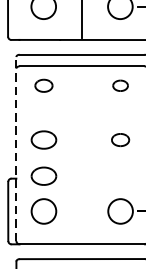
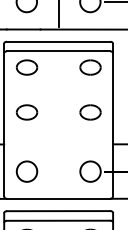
part: (43, 85) -> (26, 67), size x1.43
part: (120, 85) -> (90, 67), size x1.67
part: (120, 140) -> (90, 112), size x1.43
line: (16, 148) -> (4, 119), dashed -> solid
part: (43, 176) -> (26, 142), removed

